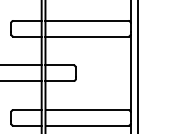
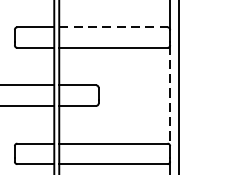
line: (87, 20) -> (114, 26), solid -> dashed
line: (130, 73) -> (170, 95), solid -> dashed

